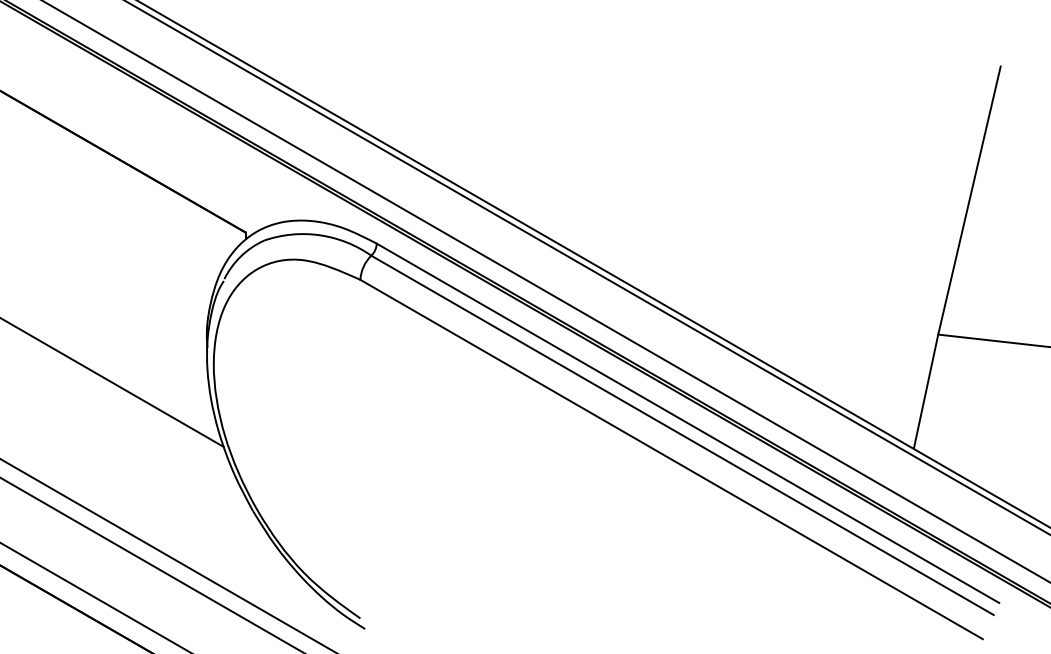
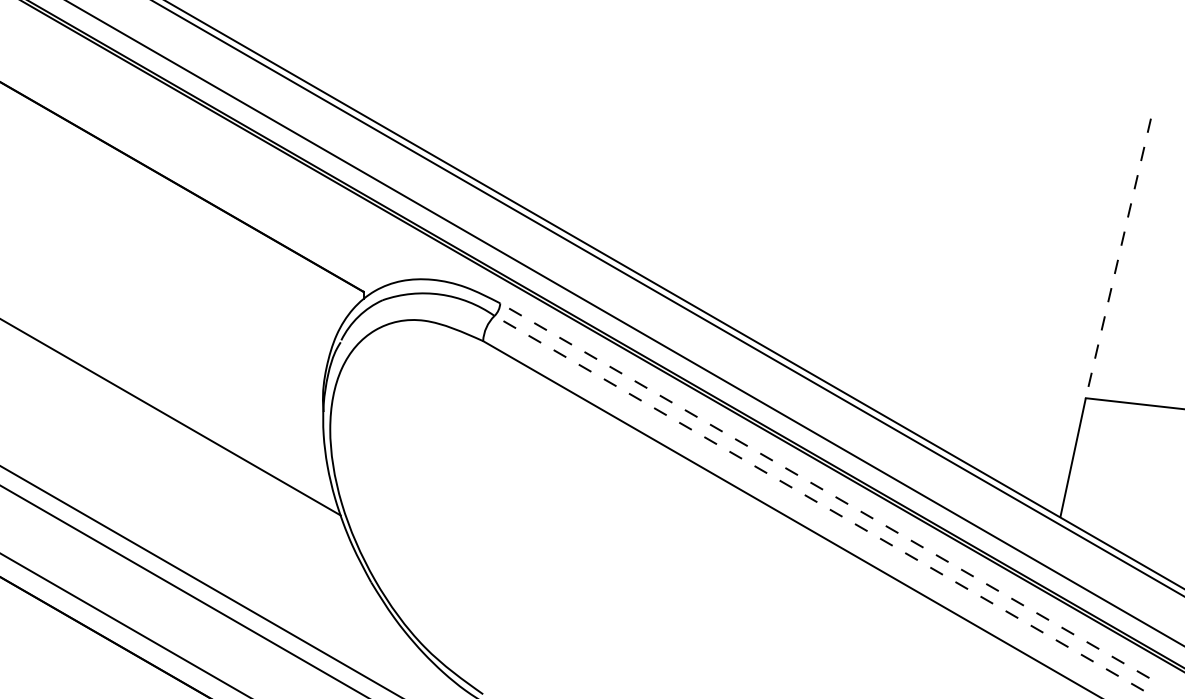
line: (969, 200) -> (1118, 258), solid -> dashed
line: (687, 423) -> (824, 490), solid -> dashed
line: (682, 435) -> (819, 503), solid -> dashed

